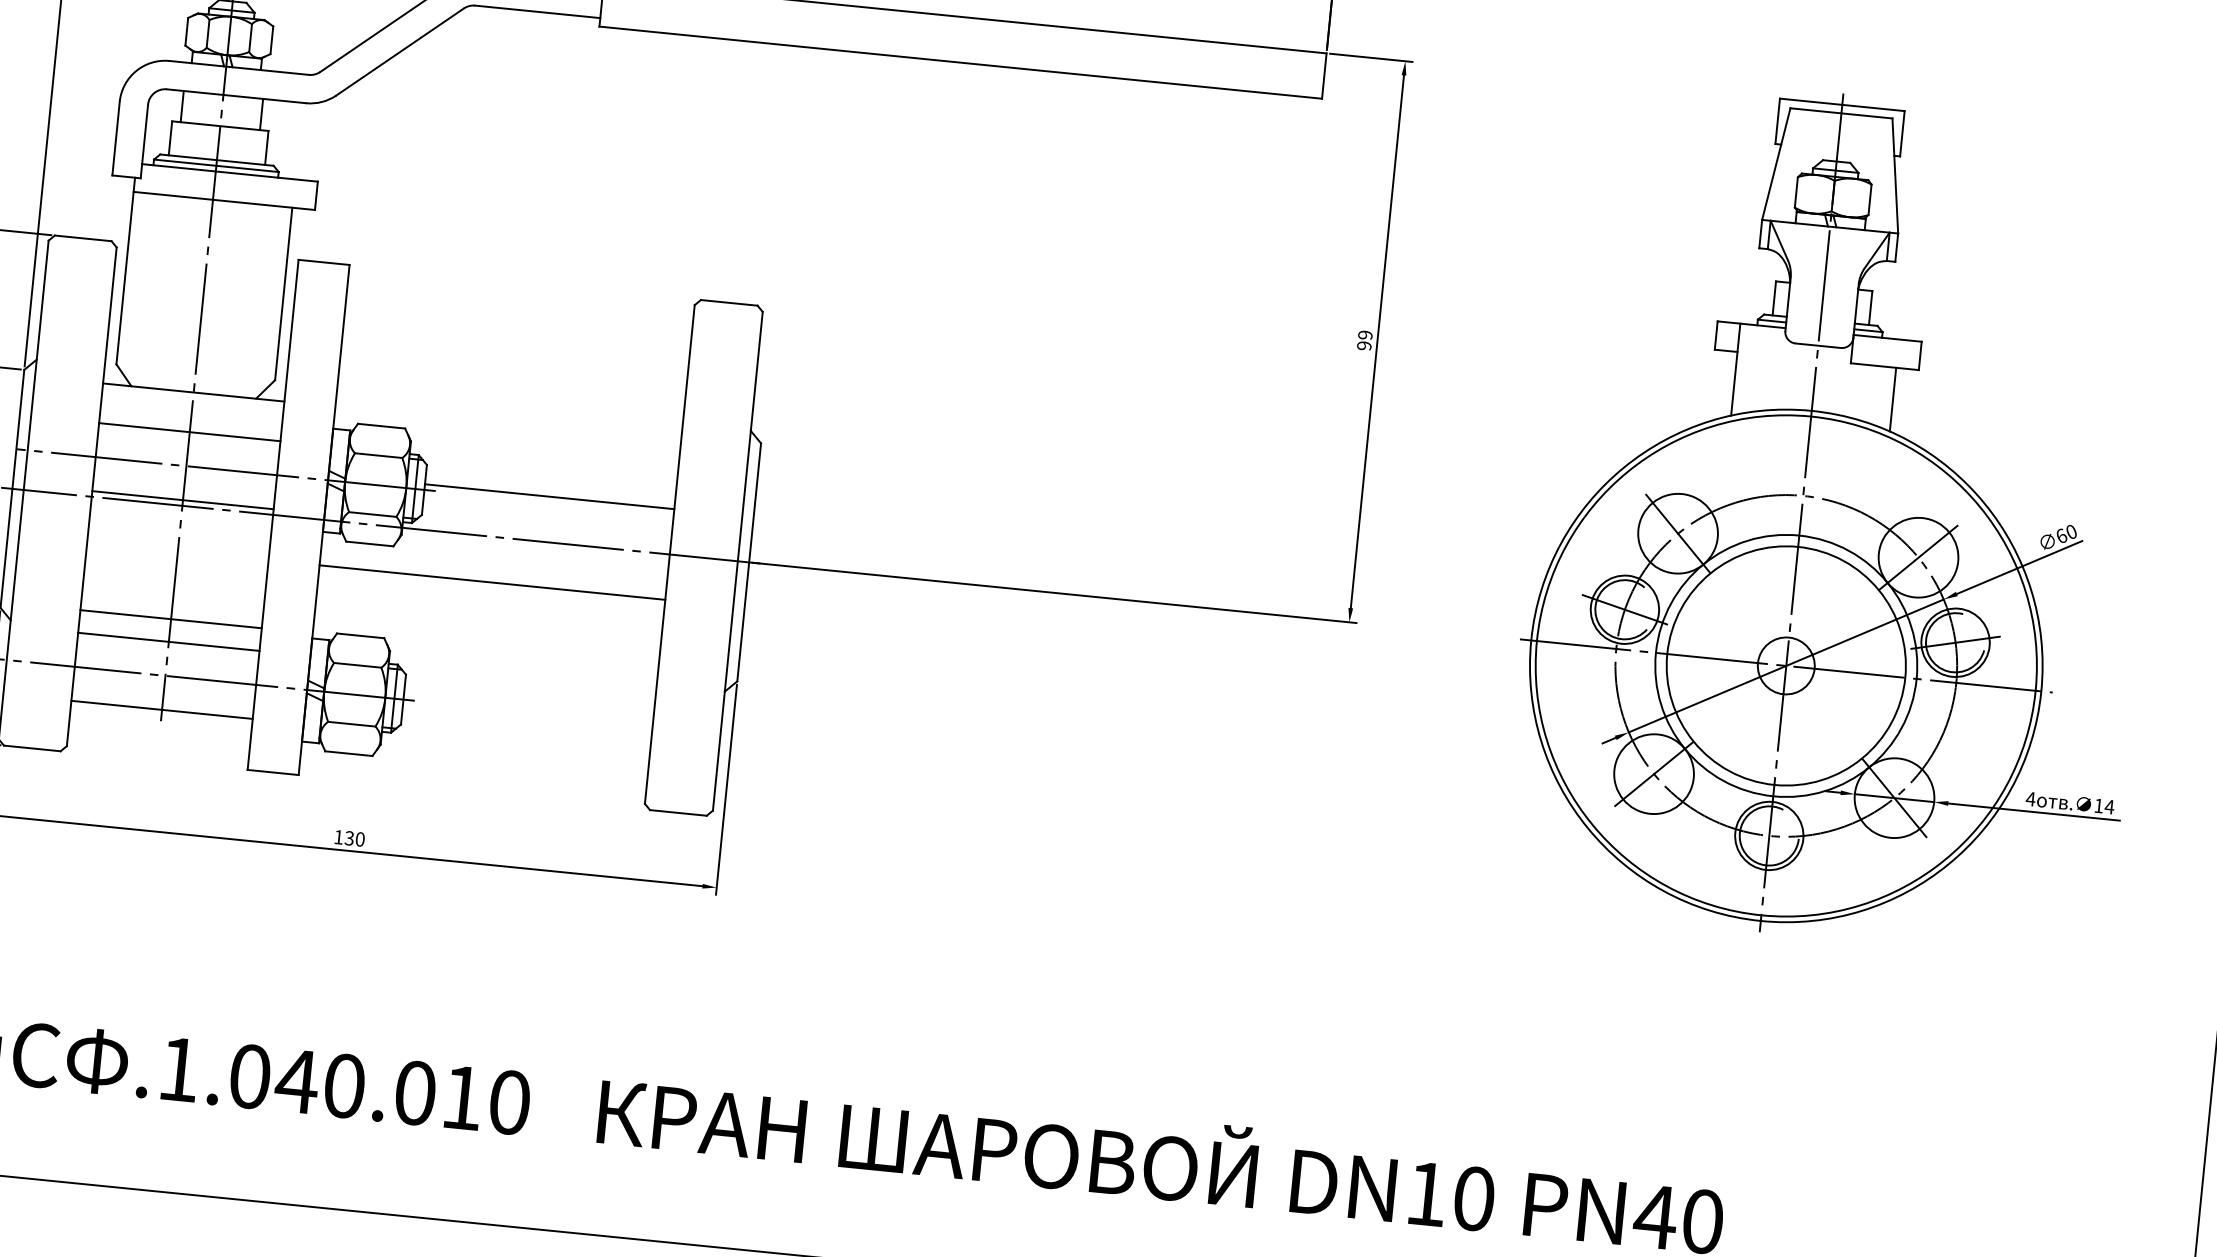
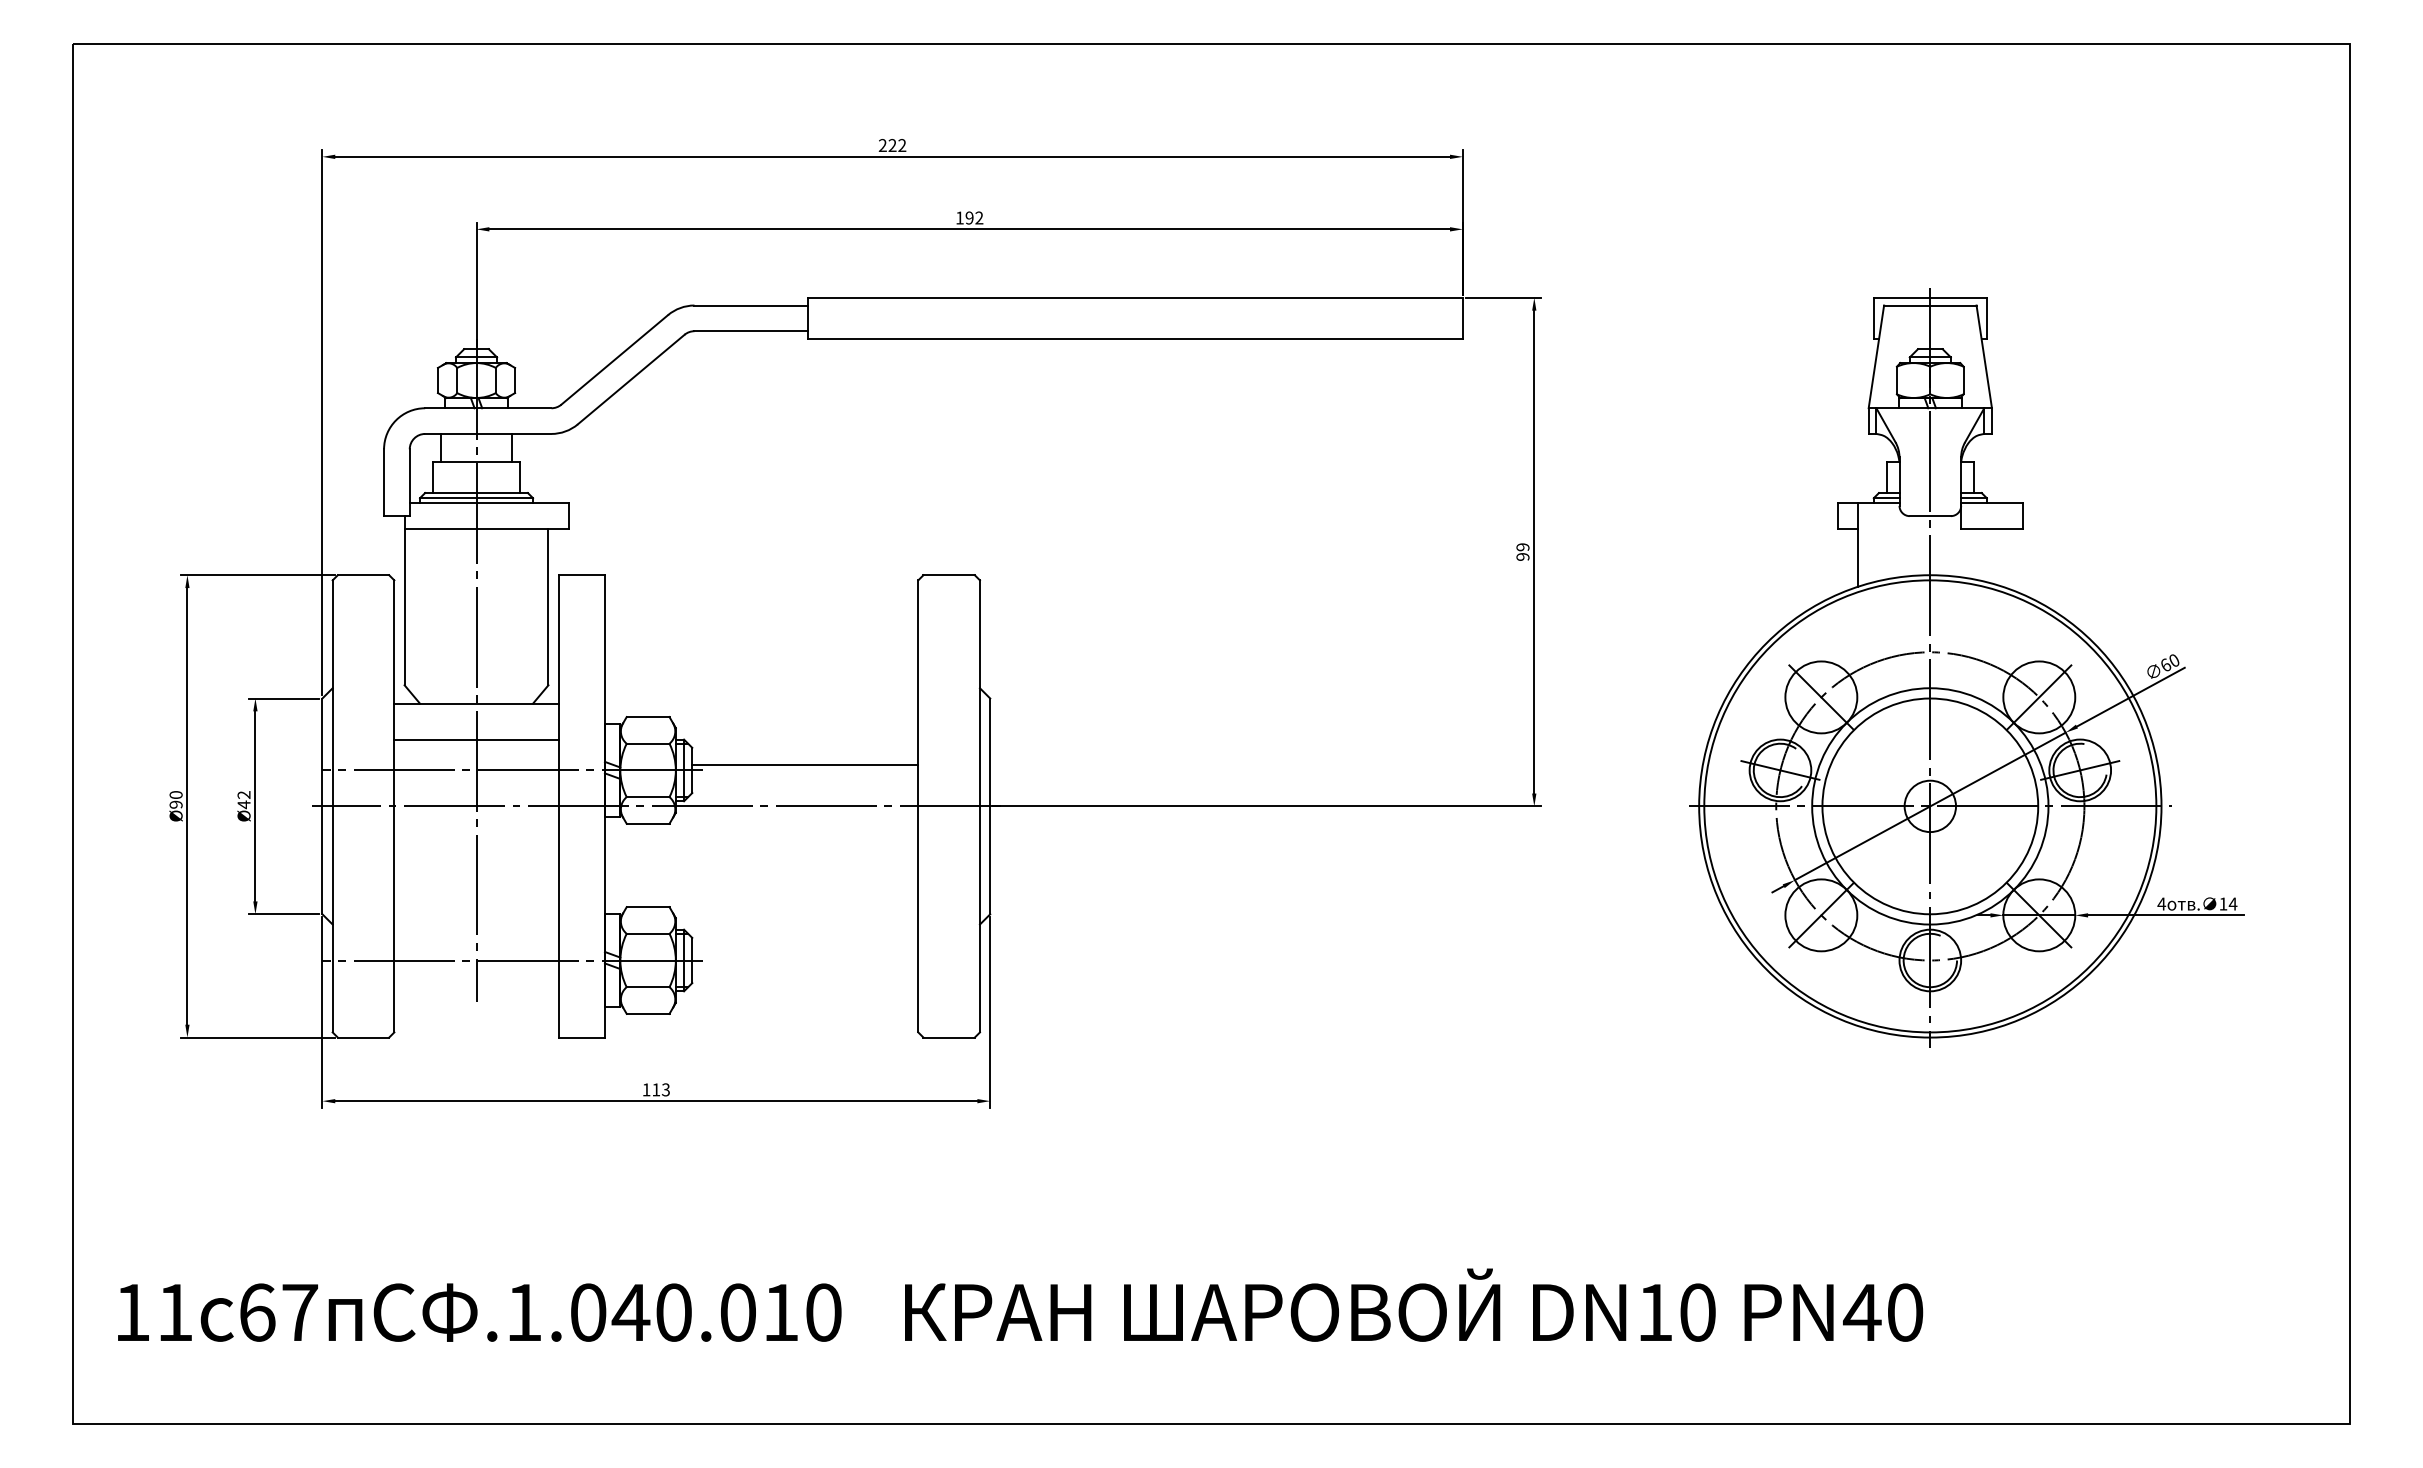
line: (1893, 399) -> (2002, 557), removed
line: (182, 500) -> (476, 801), removed
line: (492, 582) -> (761, 847), removed
line: (171, 619) -> (476, 909), removed
line: (168, 641) -> (476, 929), removed
line: (162, 710) -> (476, 991), removed
text: (354, 838) -> (660, 1089), 130 -> 113

